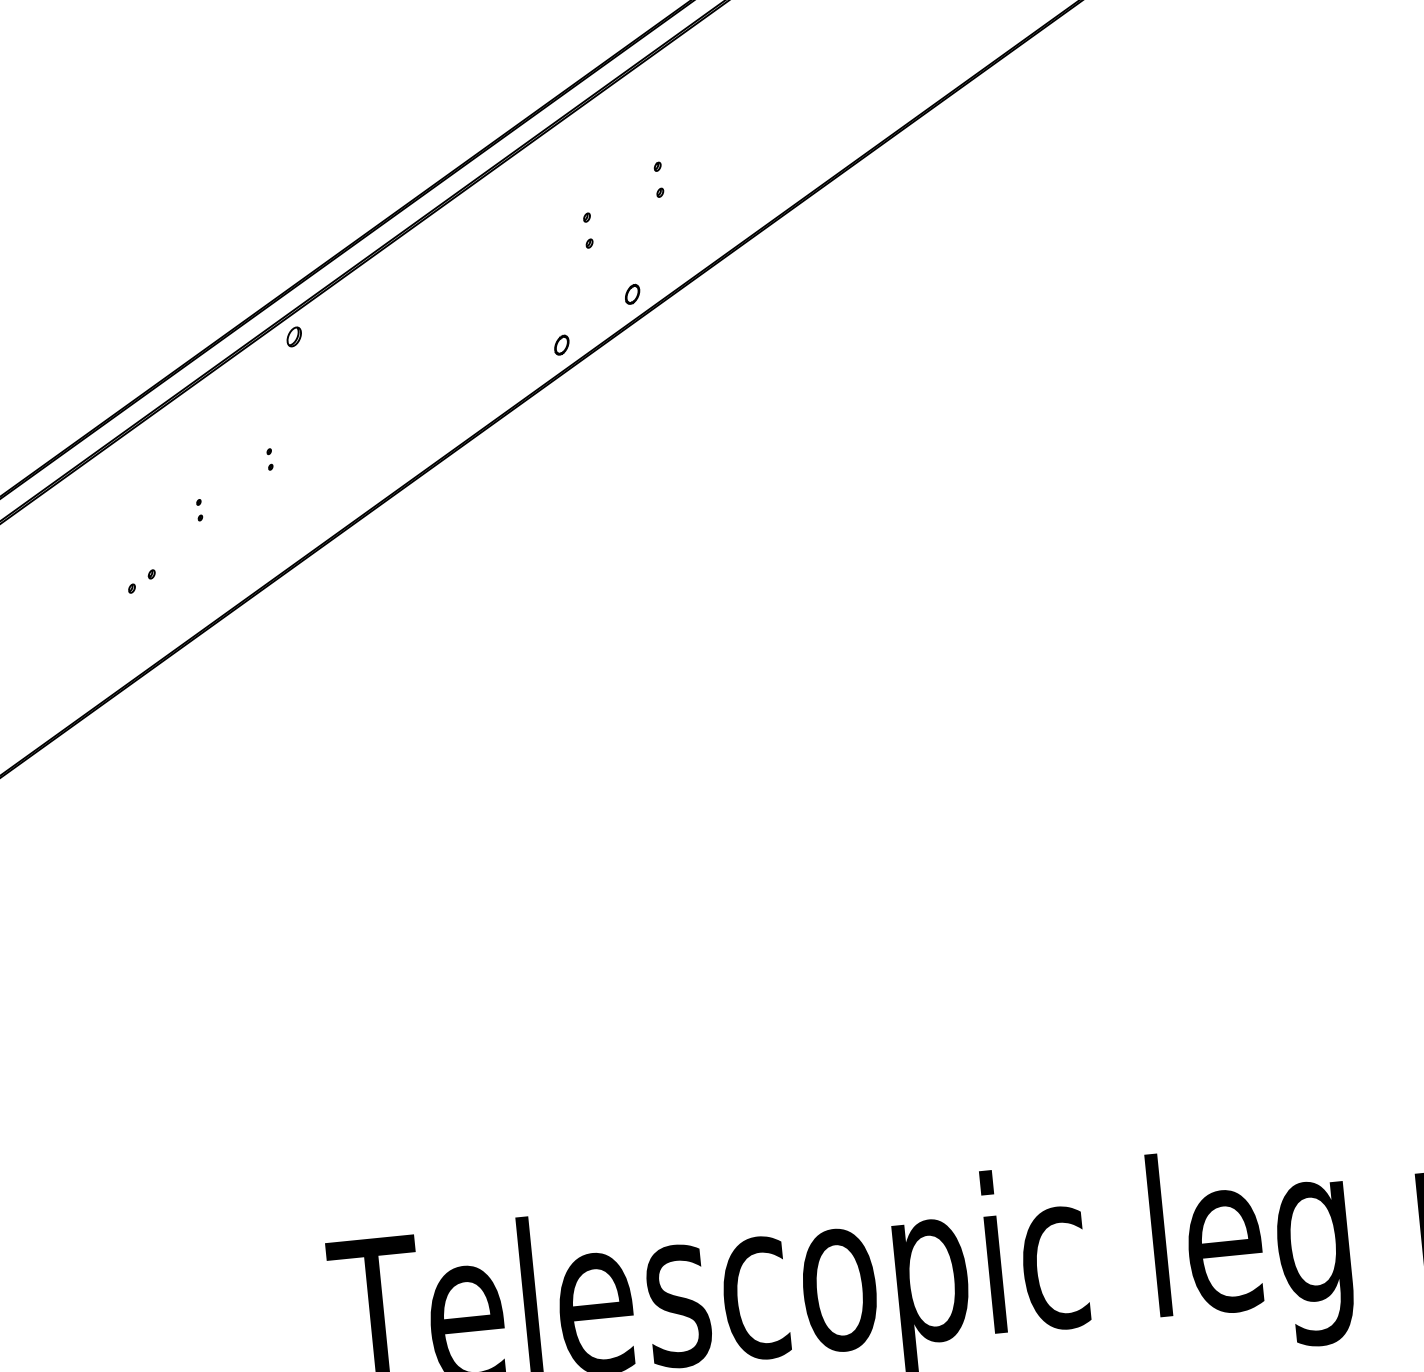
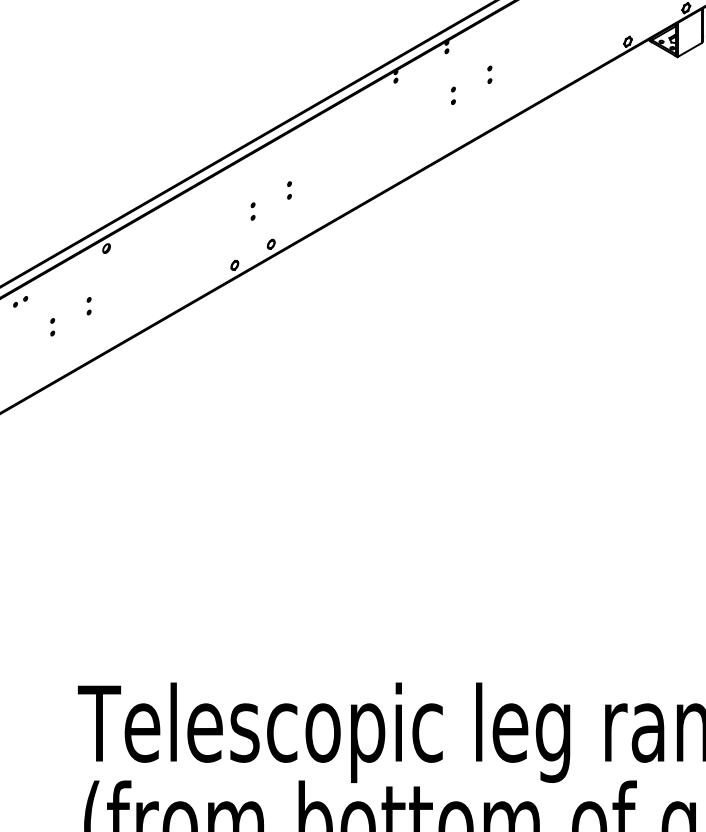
part: (268, 459) -> (88, 306), size x1.67
part: (199, 510) -> (52, 327), size x1.67
part: (141, 580) -> (20, 301), moved

